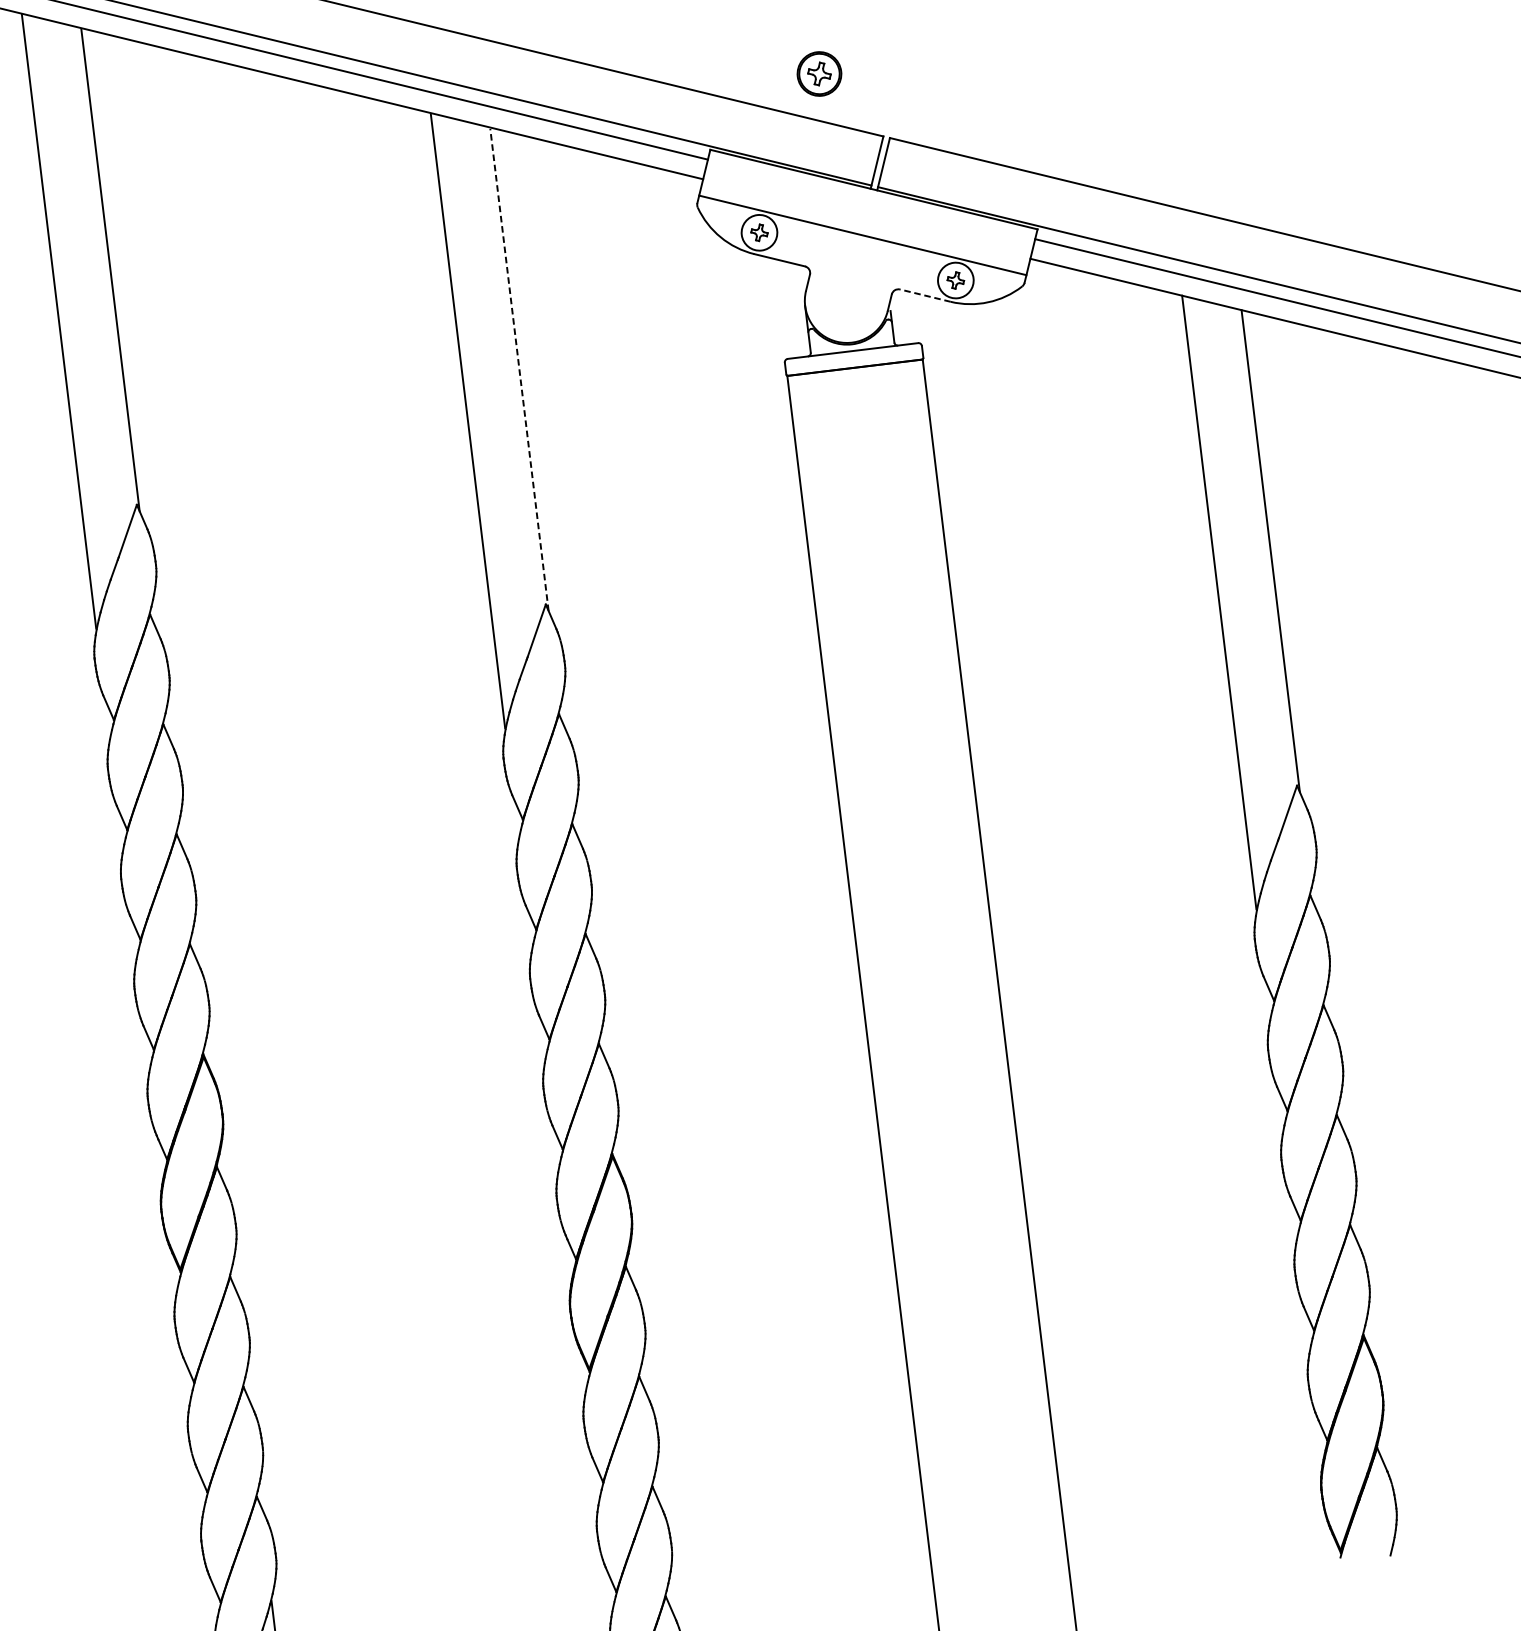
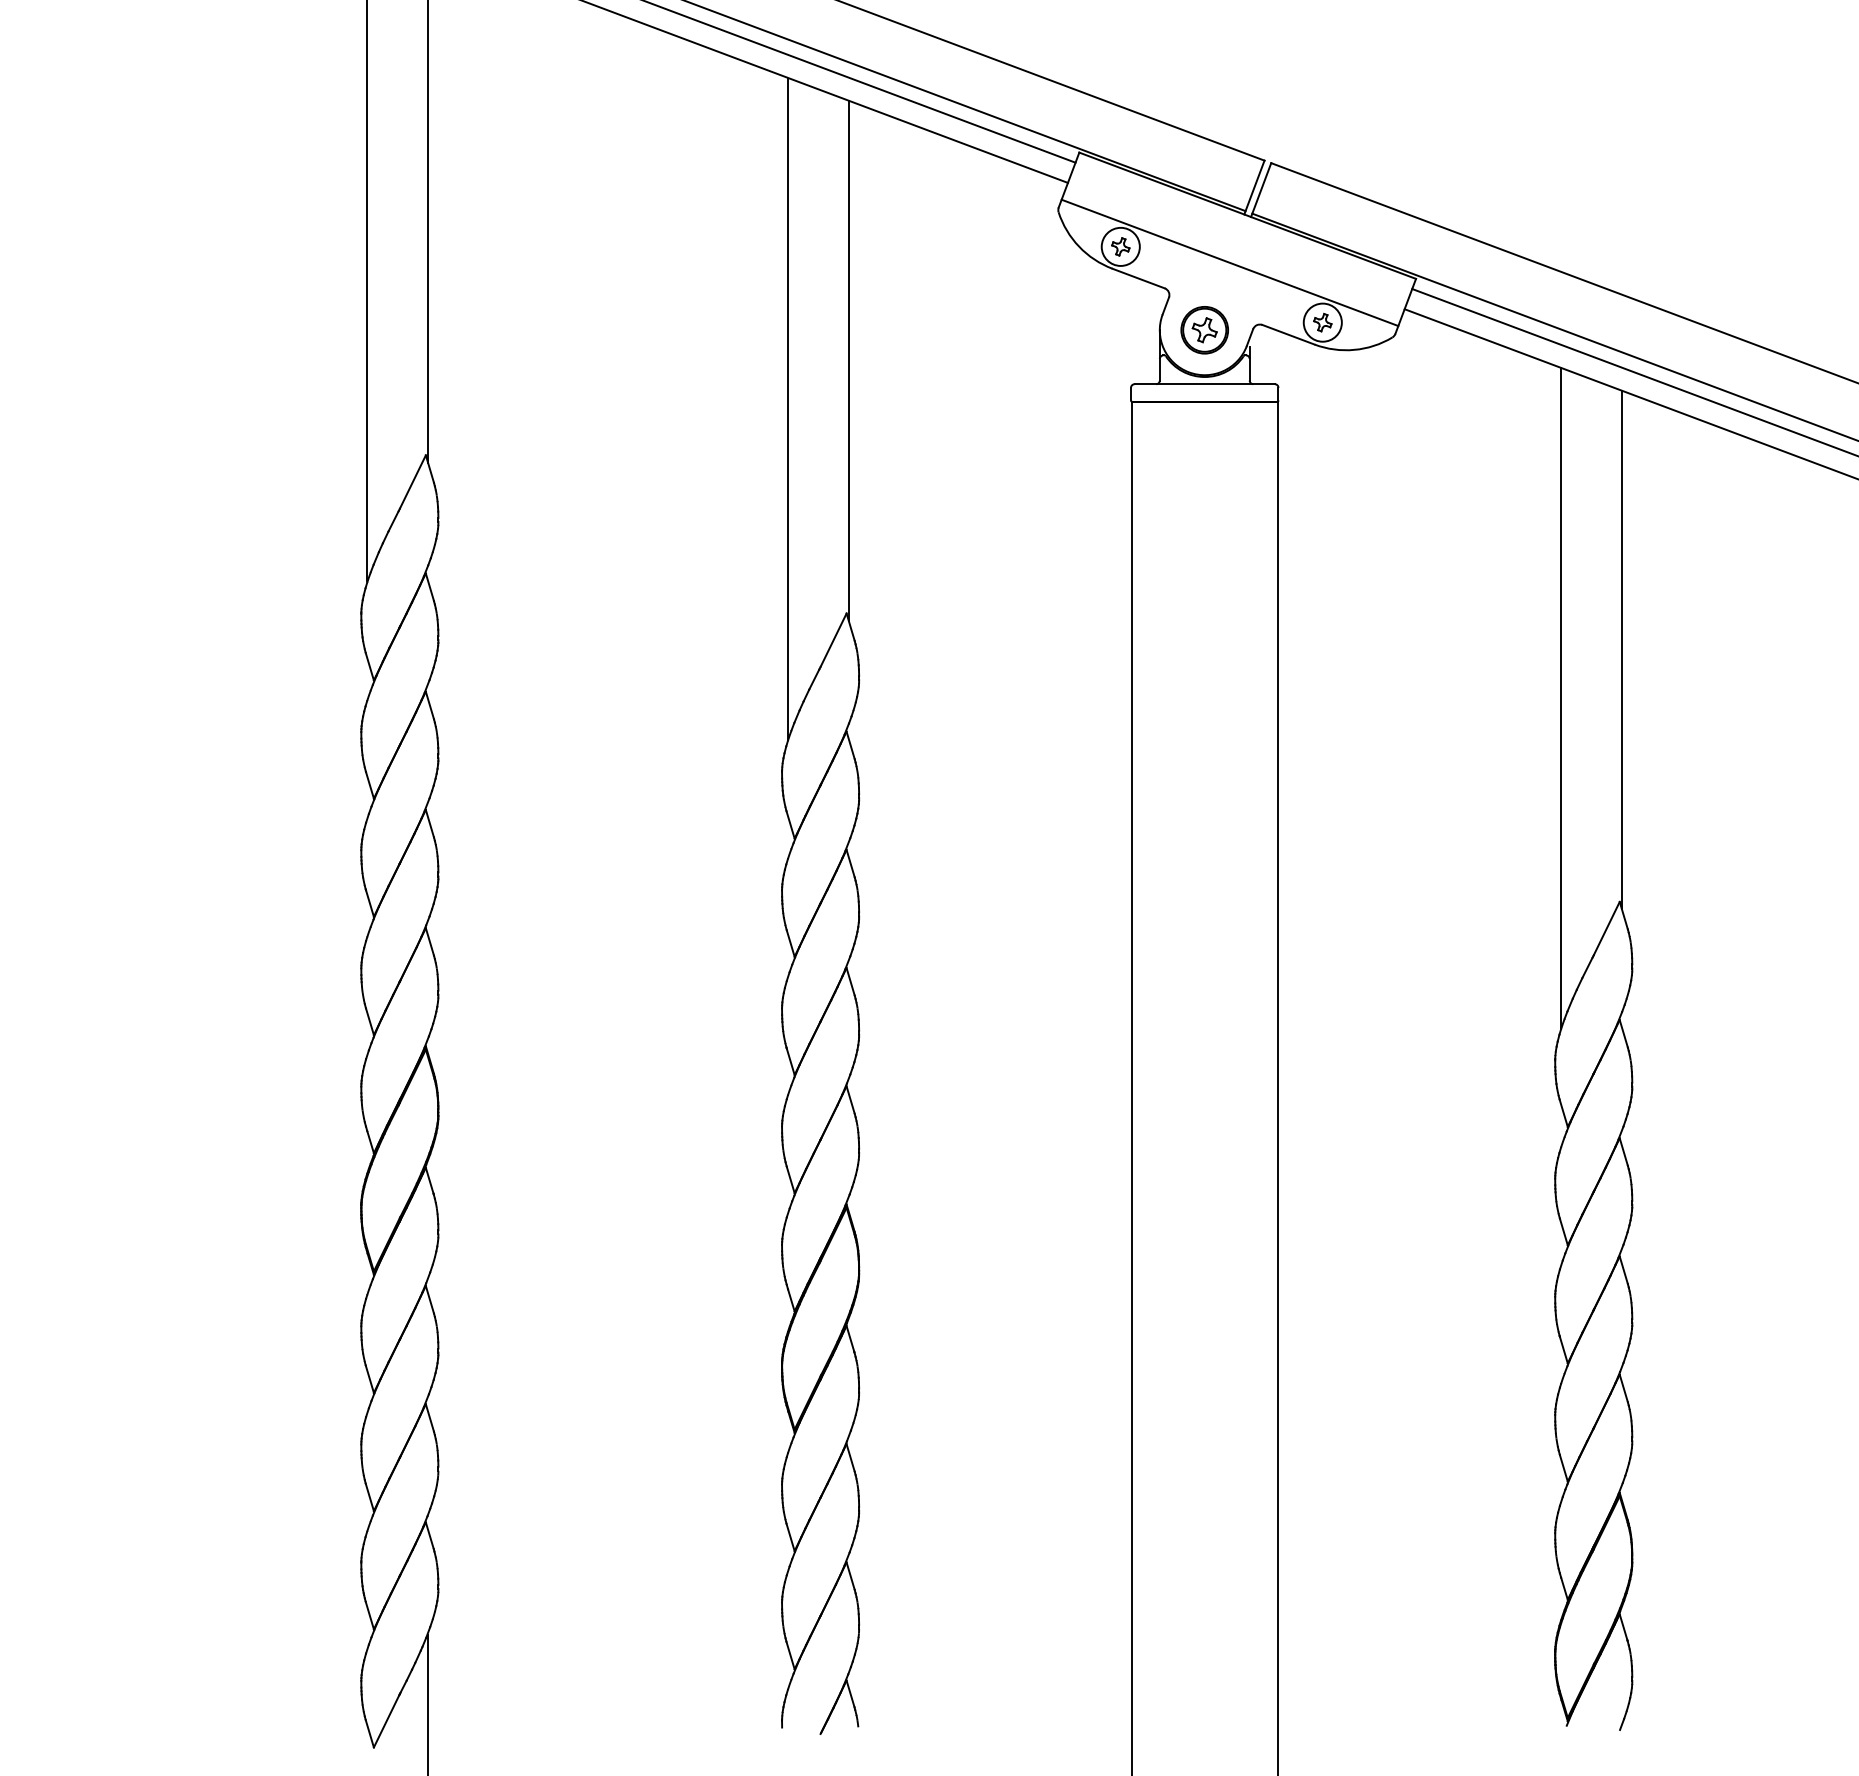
part: (819, 74) -> (1204, 330), moved
line: (925, 295) -> (1288, 334), dashed -> solid
line: (519, 370) -> (848, 361), dashed -> solid

